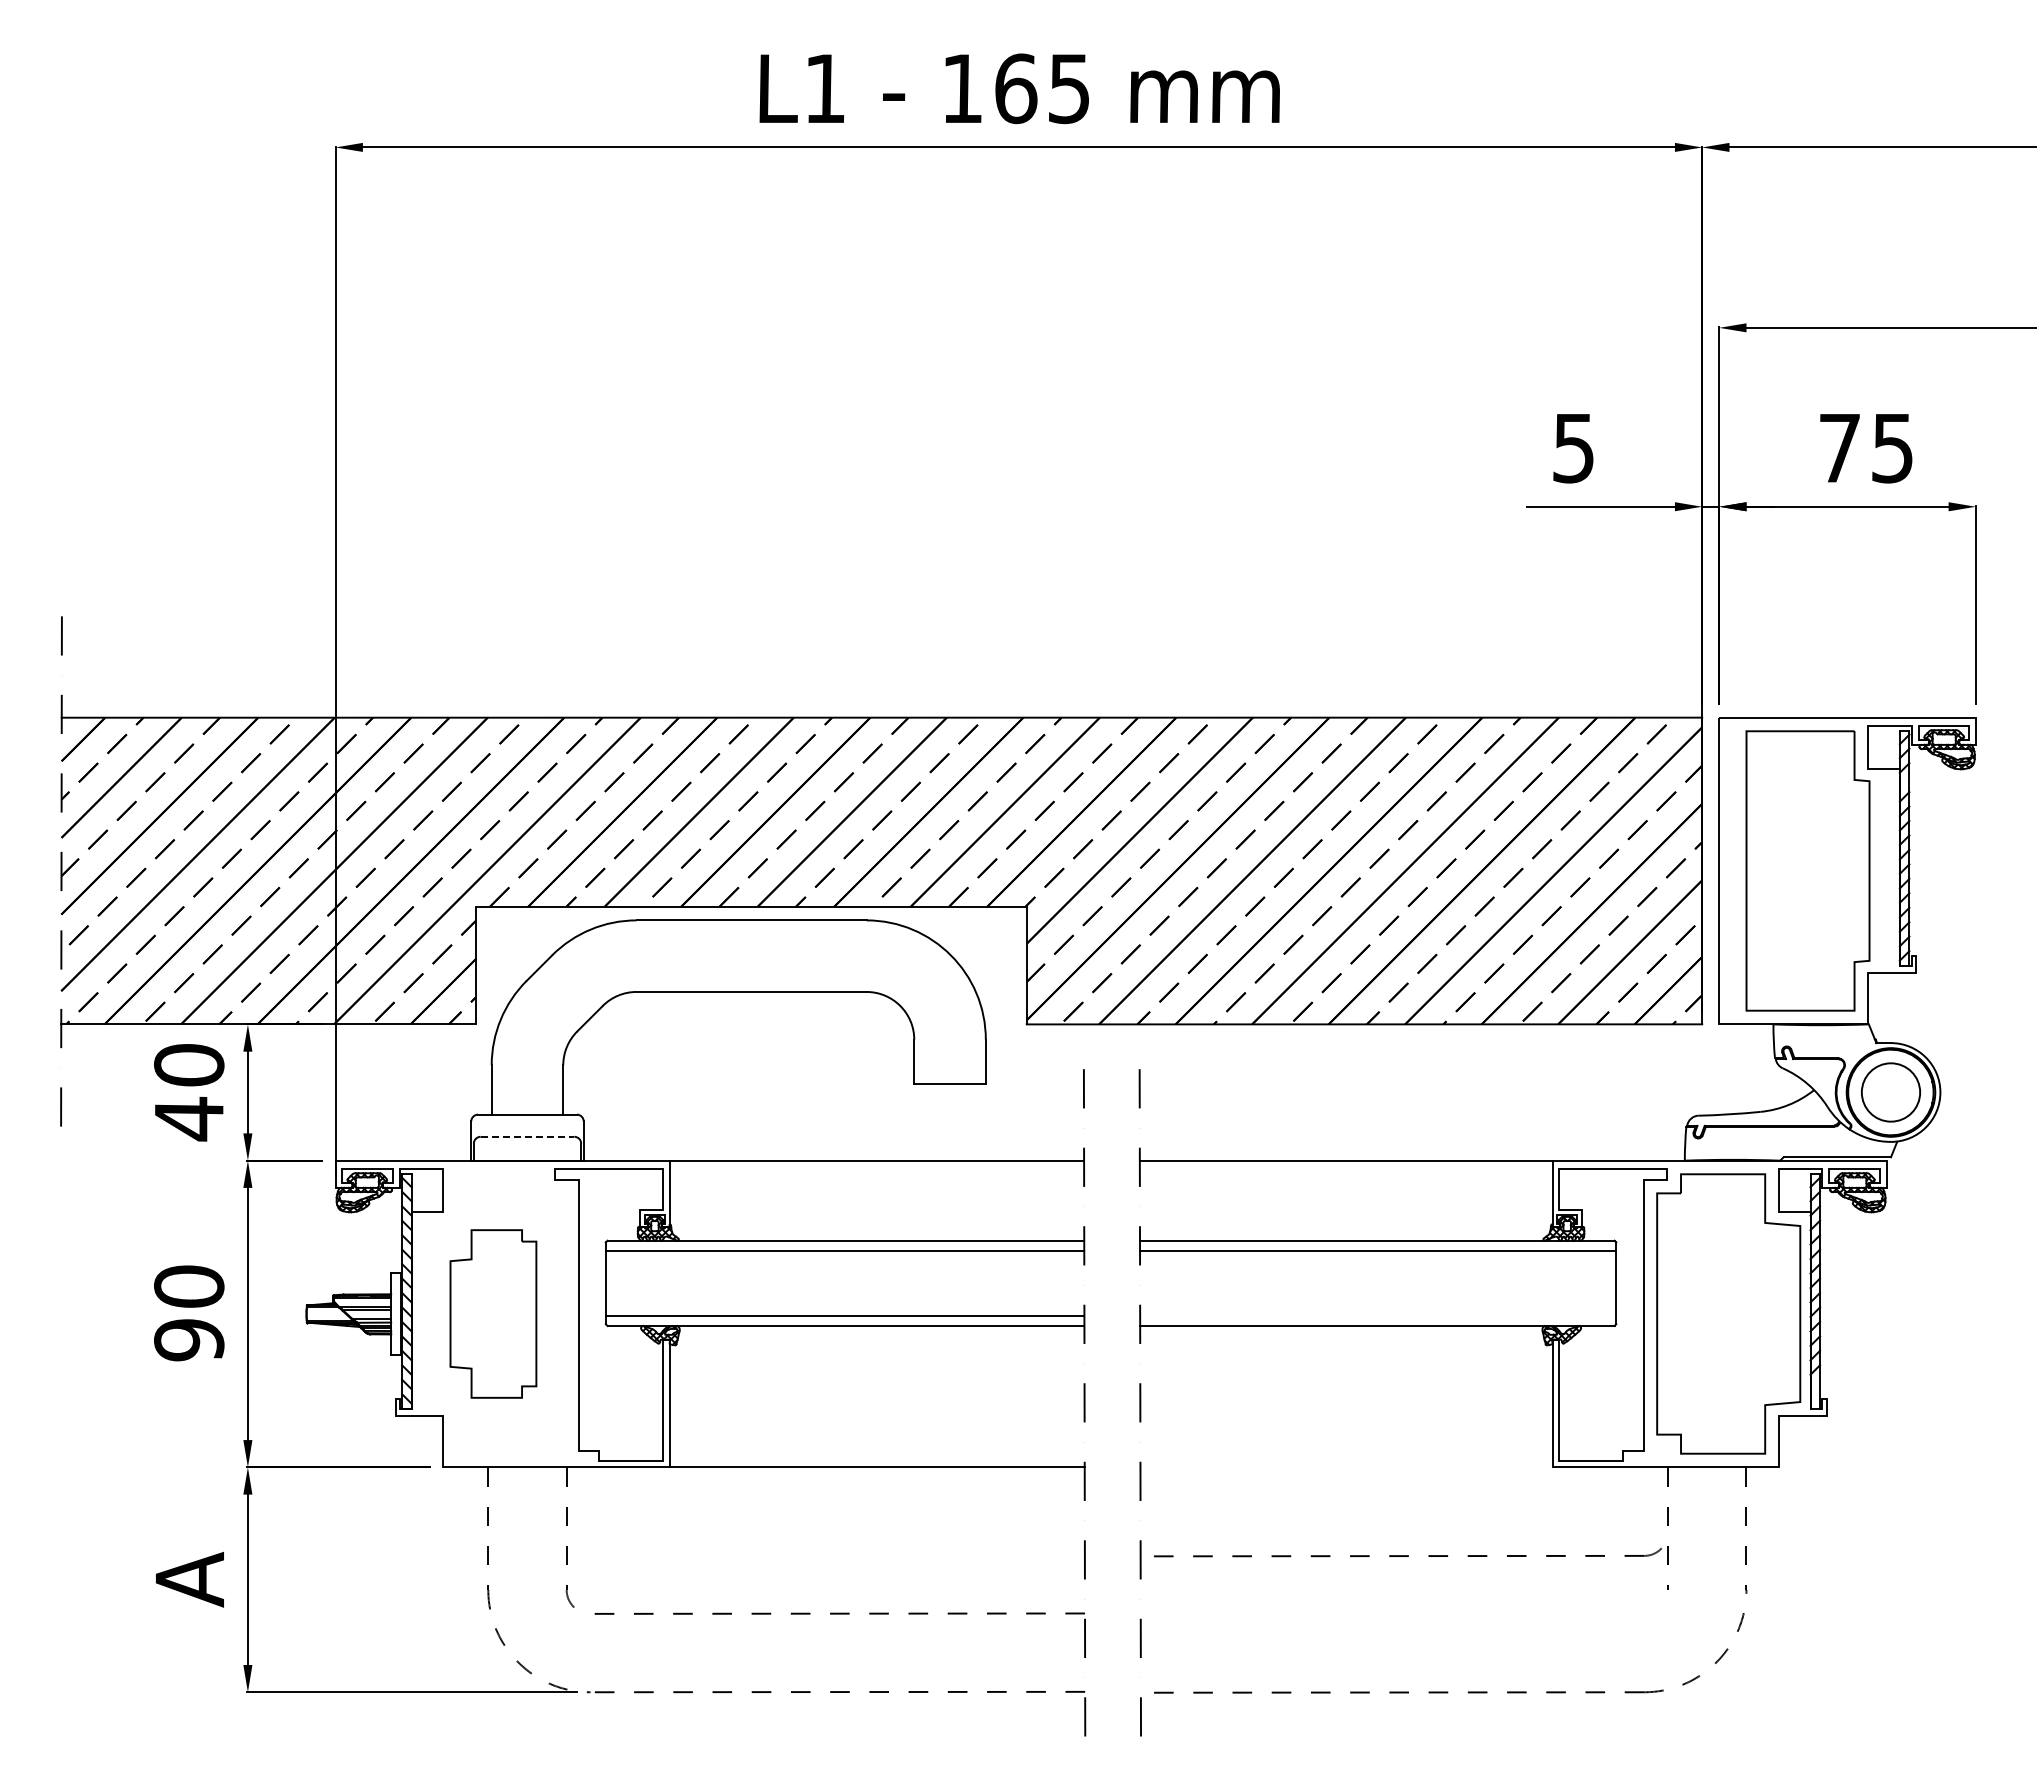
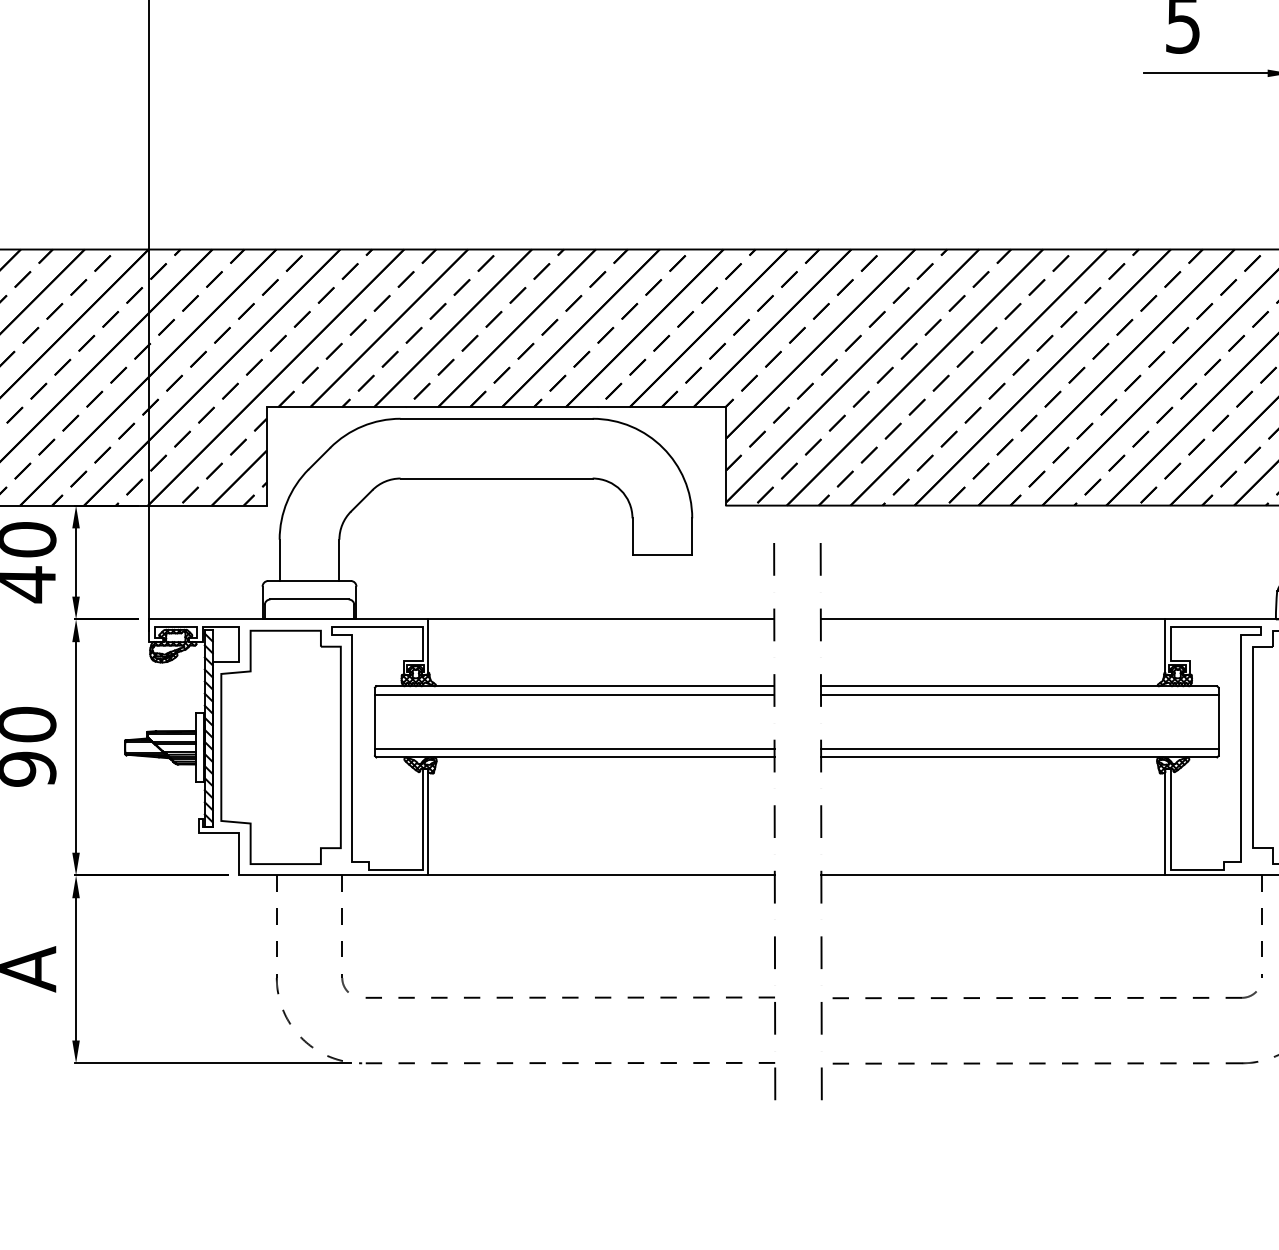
line: (527, 1136) -> (309, 599), dashed -> solid
part: (493, 1313) -> (281, 747), size x1.67
line: (1378, 1315) -> (1020, 748), added
line: (1346, 1467) -> (993, 875), added
part: (1407, 1552) -> (1044, 995), moved

